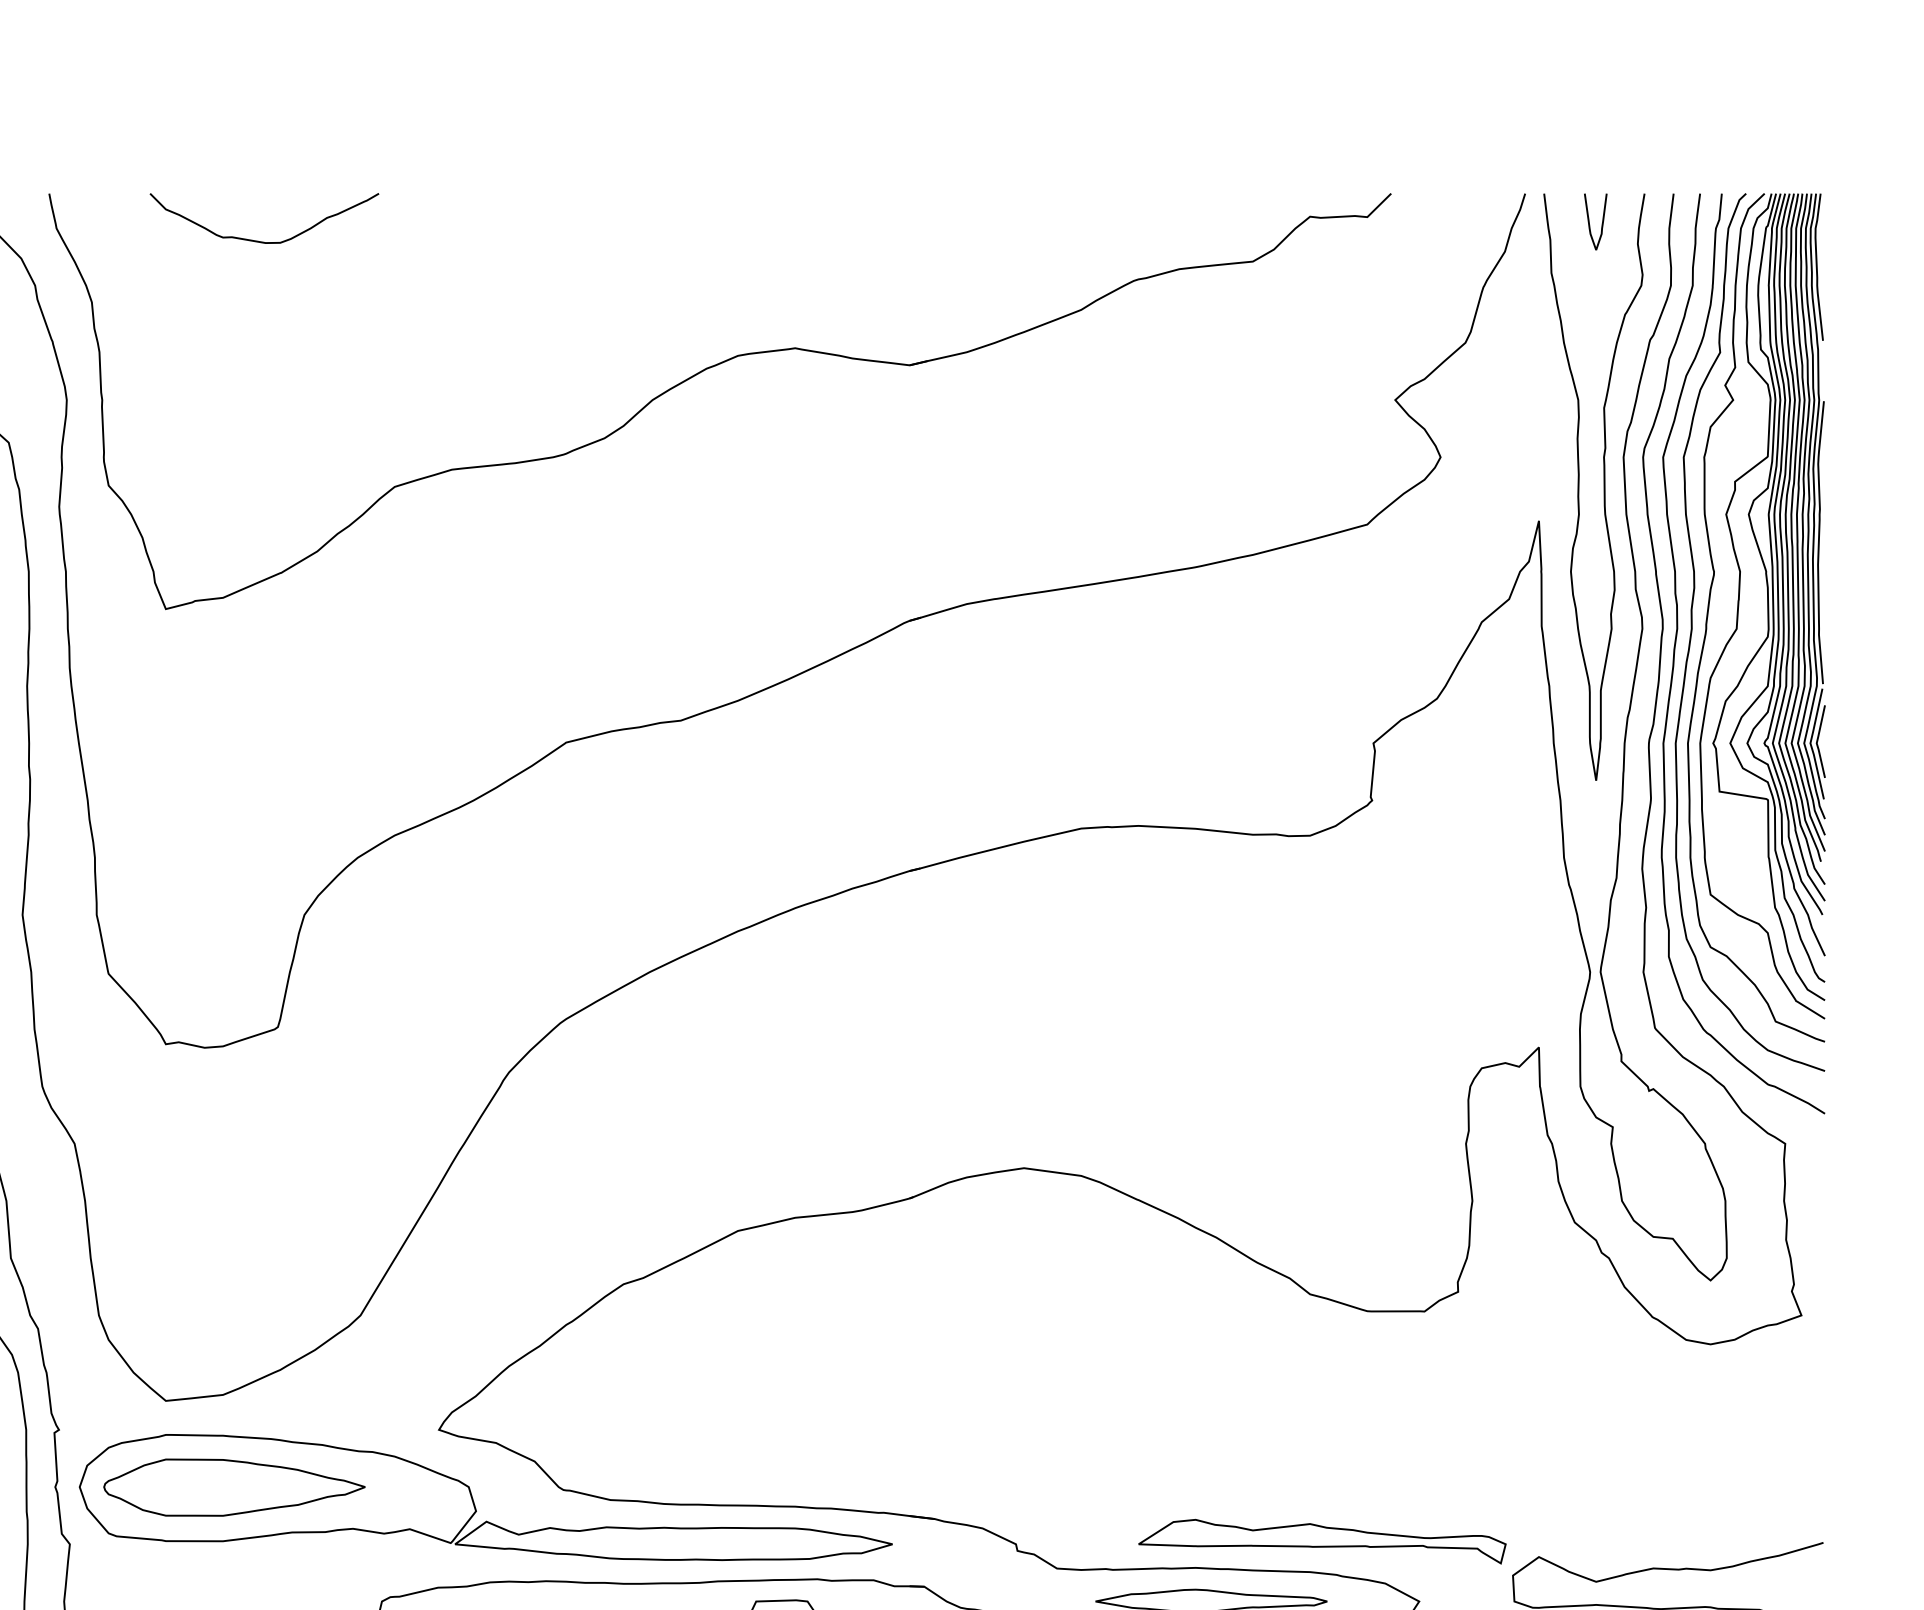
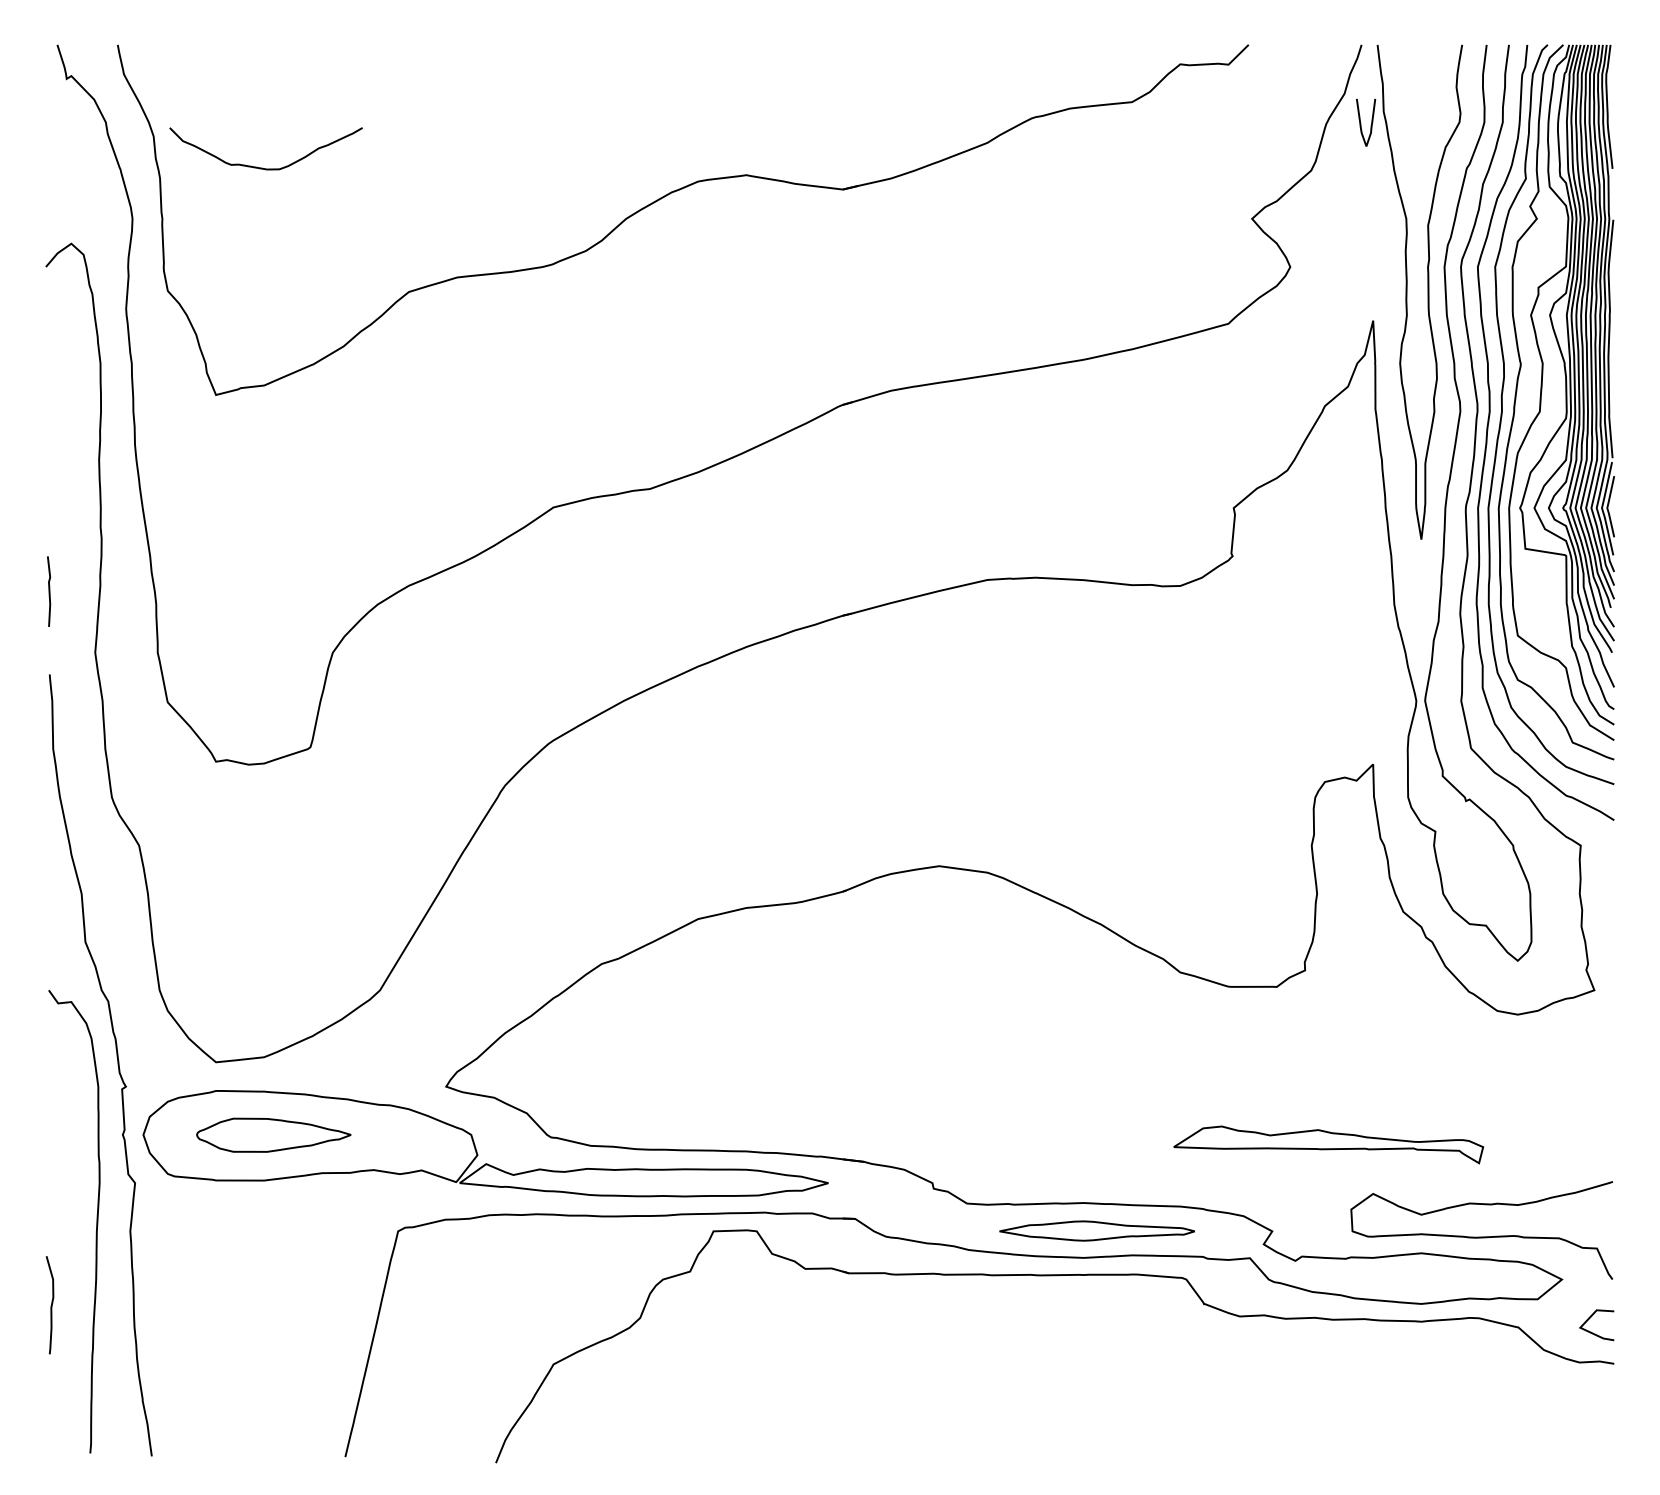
curve: (1590, 221) -> (1361, 122), moved
curve: (260, 240) -> (262, 167), moved
part: (234, 1486) -> (273, 1134), size x0.7
part: (1322, 1541) -> (1328, 1144), moved

